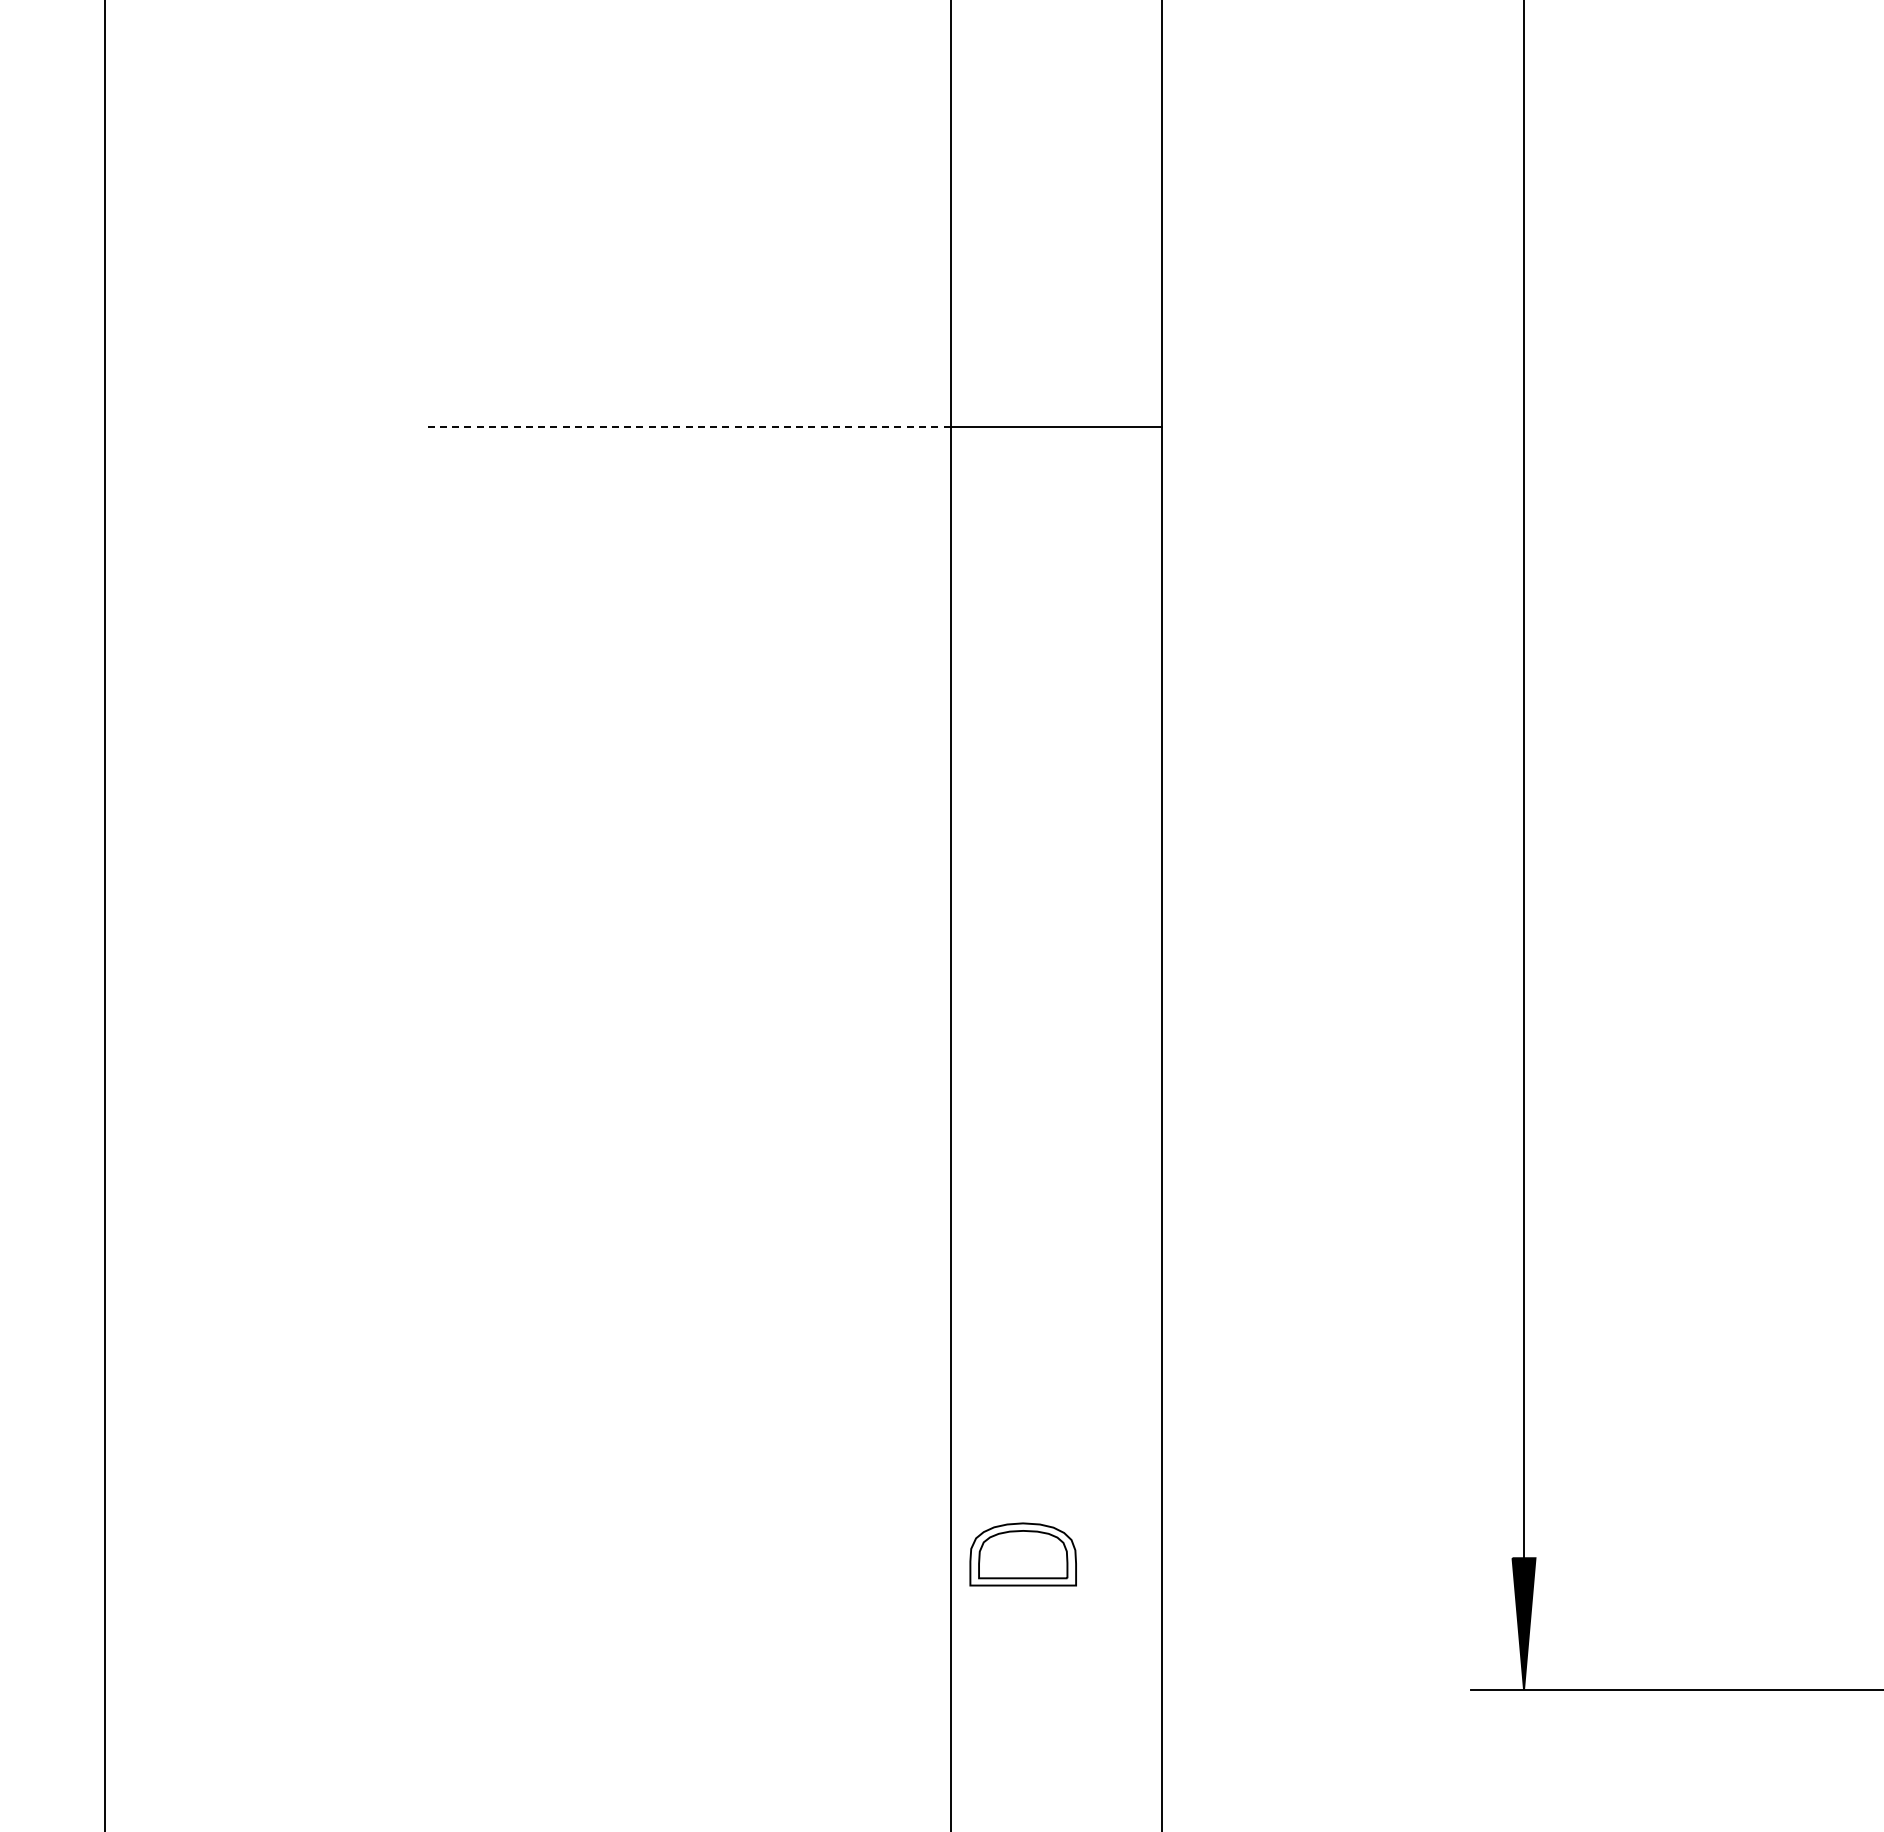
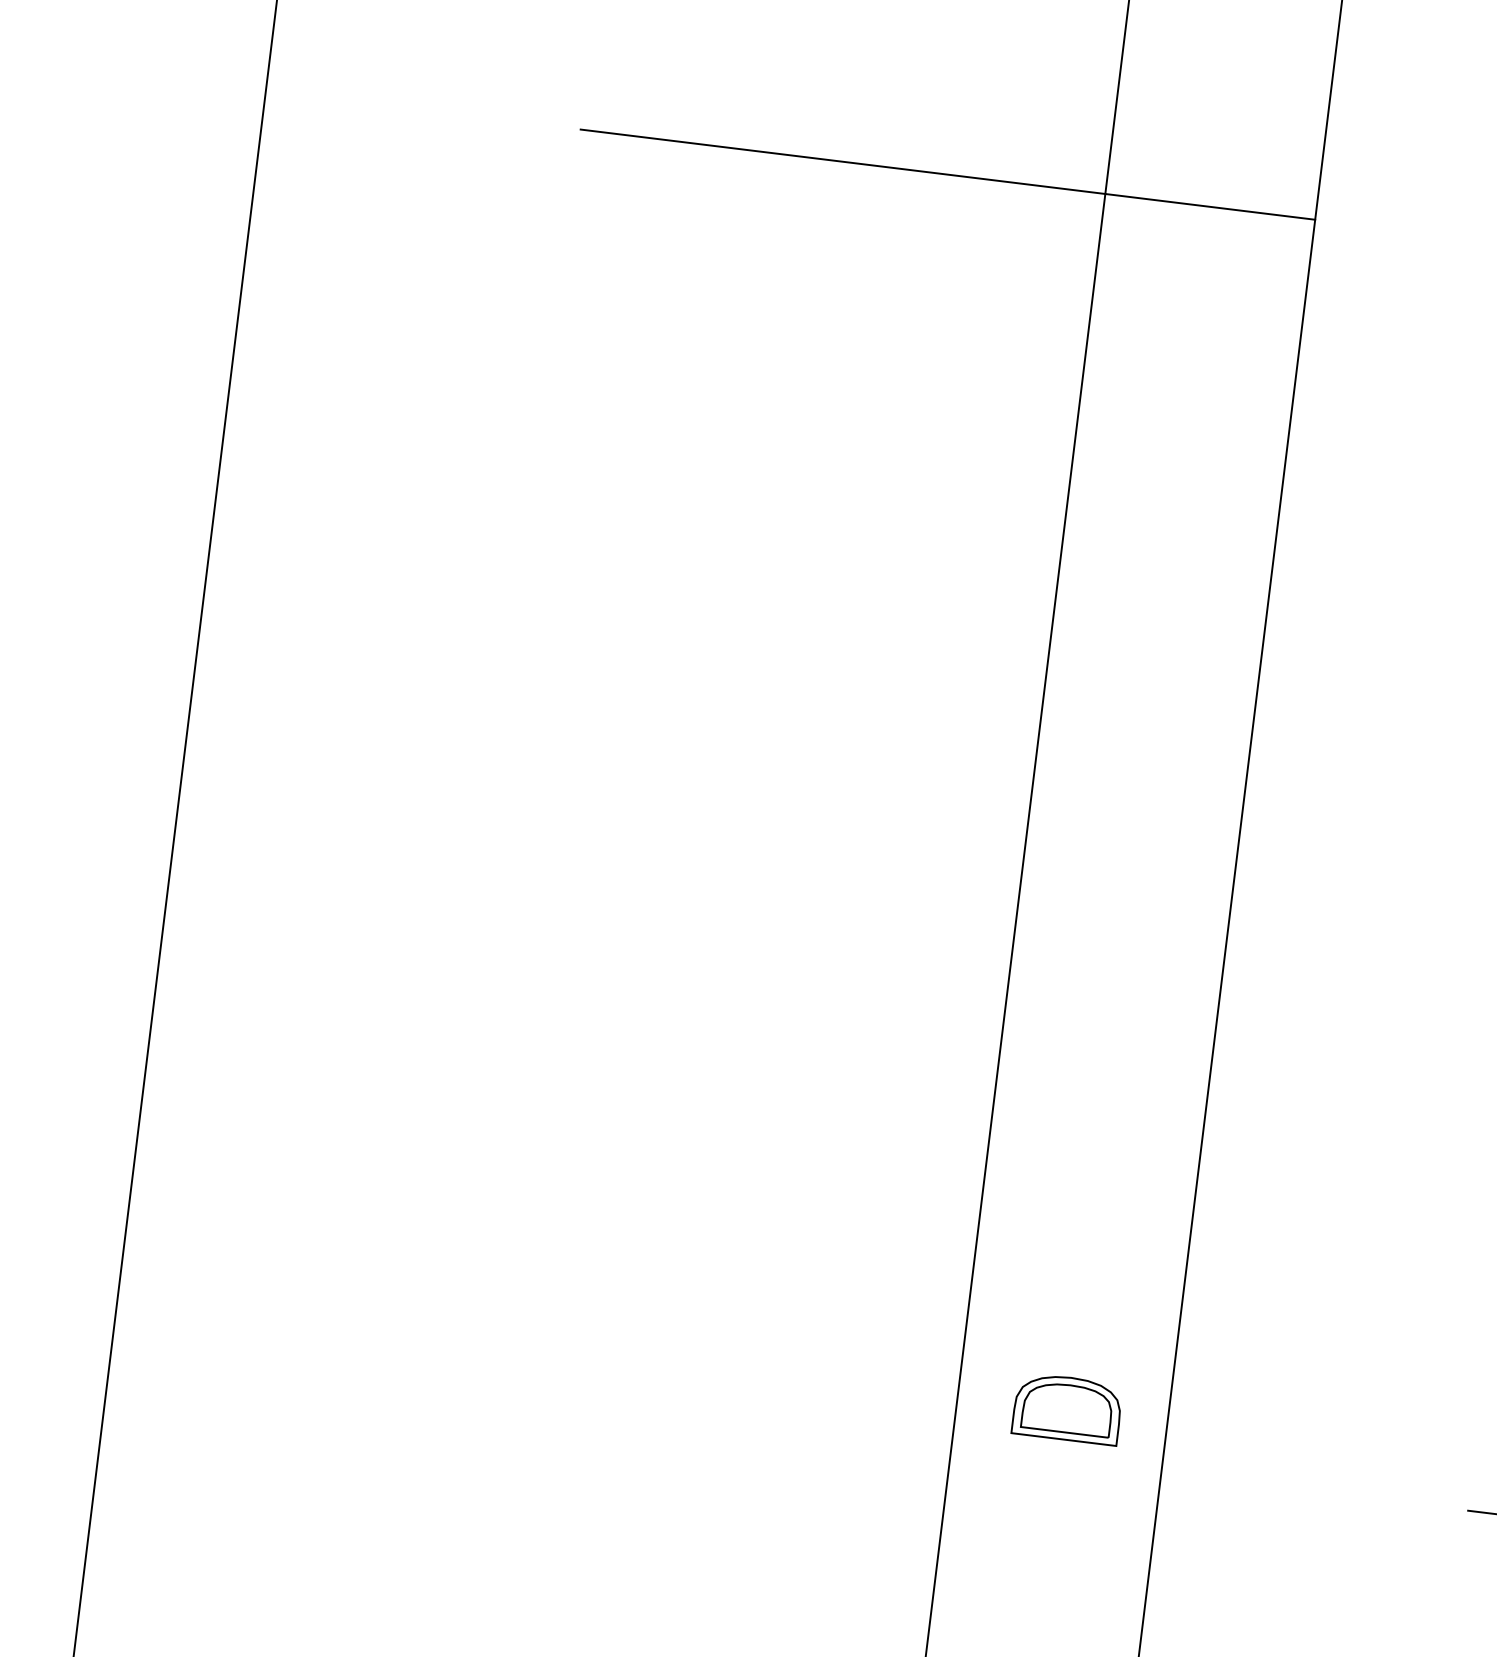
line: (685, 427) -> (842, 161), dashed -> solid
part: (1022, 1554) -> (1066, 1408), moved

